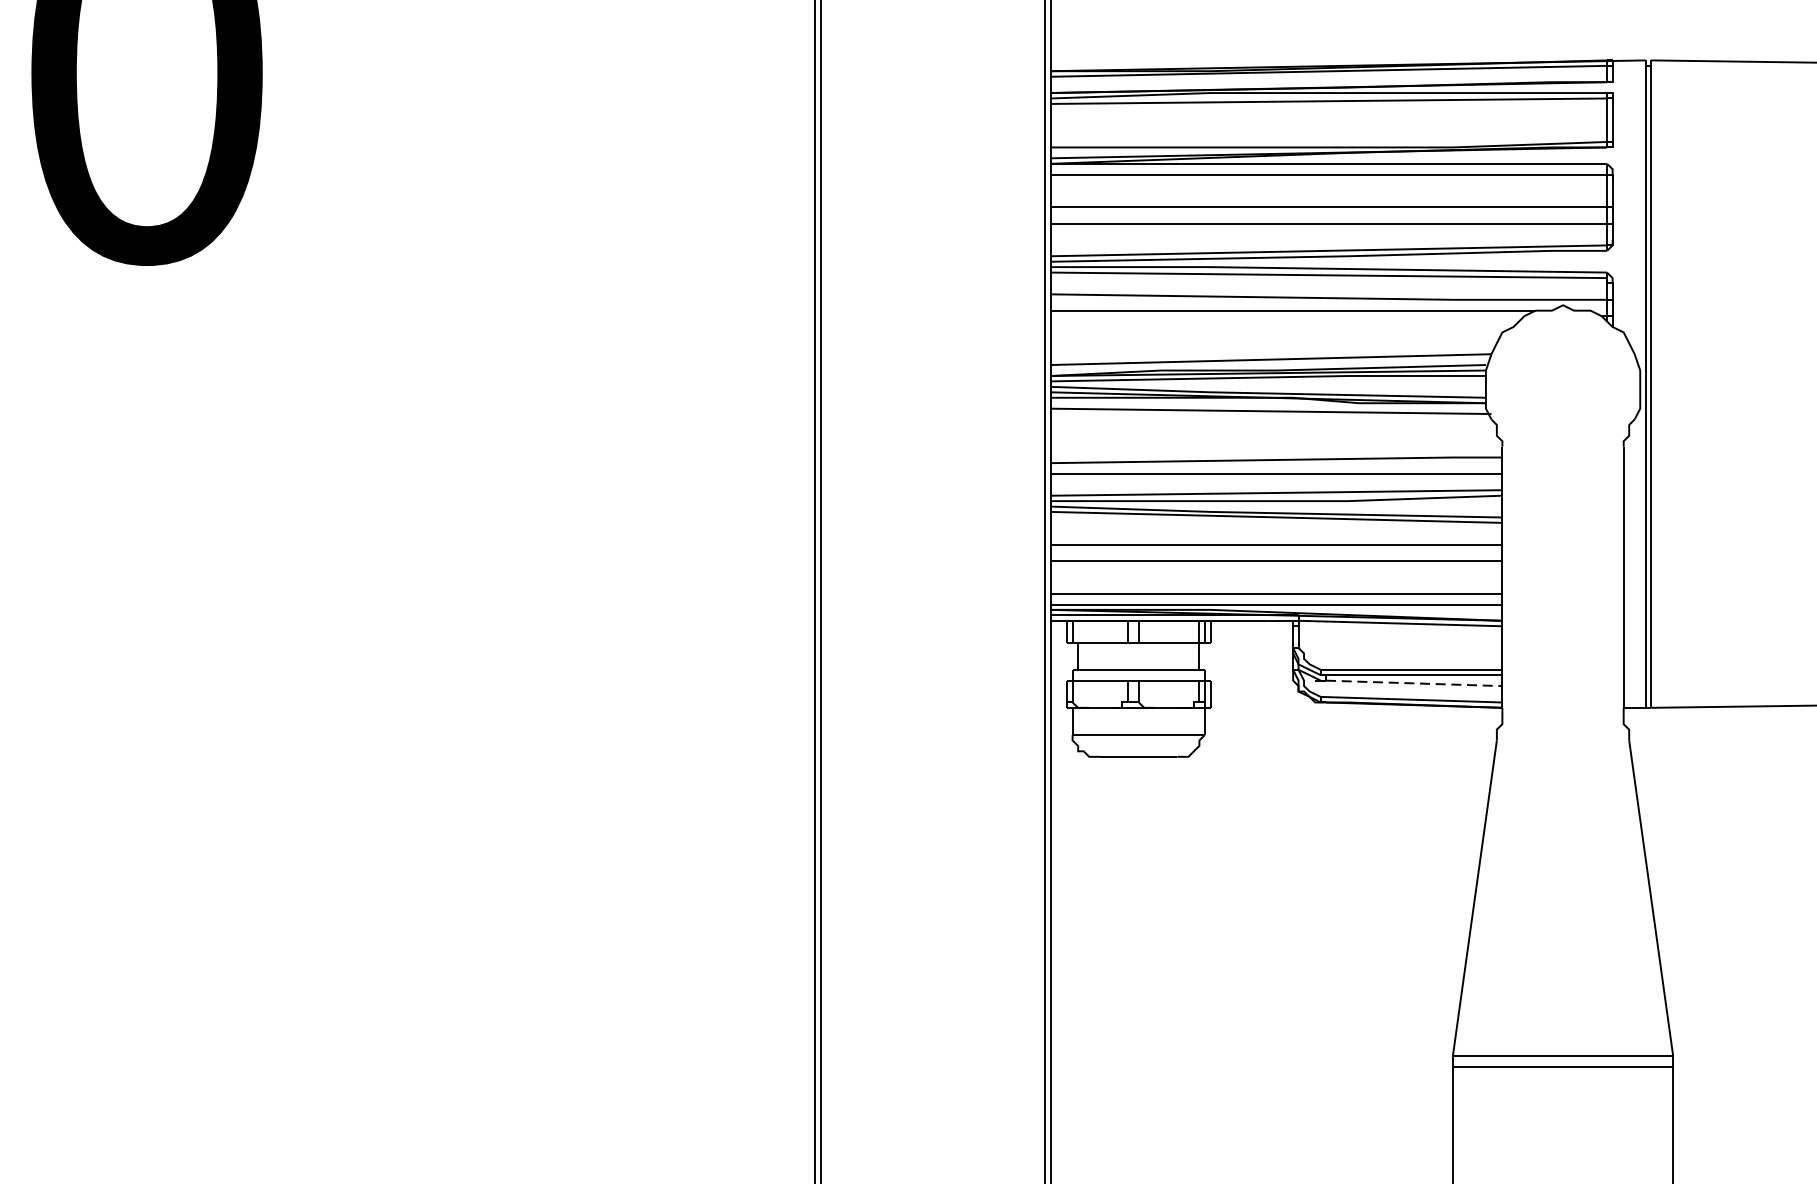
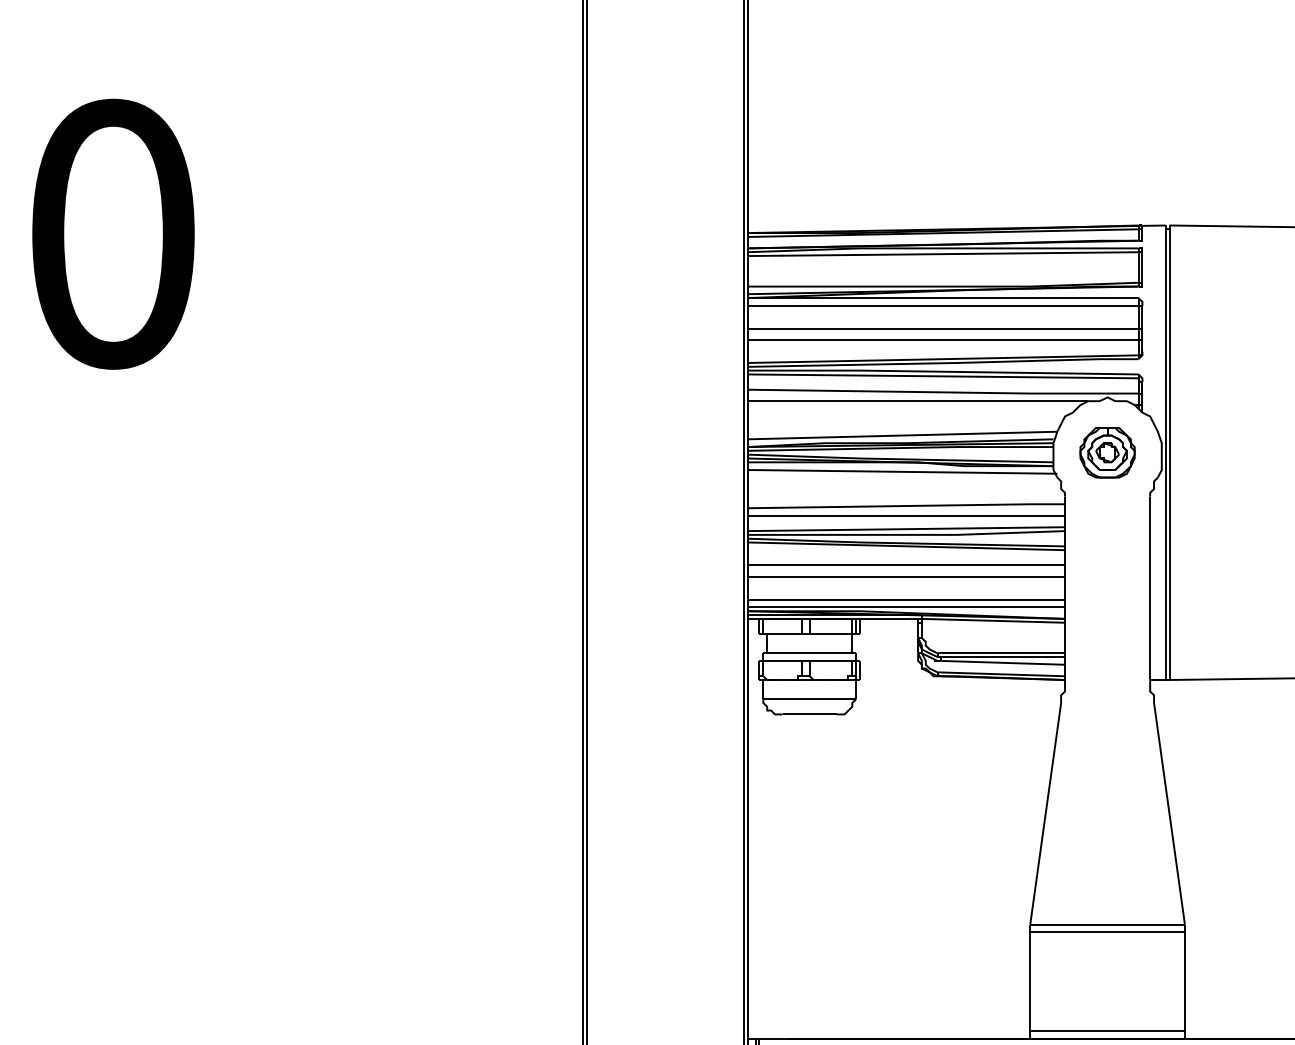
part: (1562, 383) -> (1107, 452), added
line: (1414, 682) -> (1003, 662), dashed -> solid

